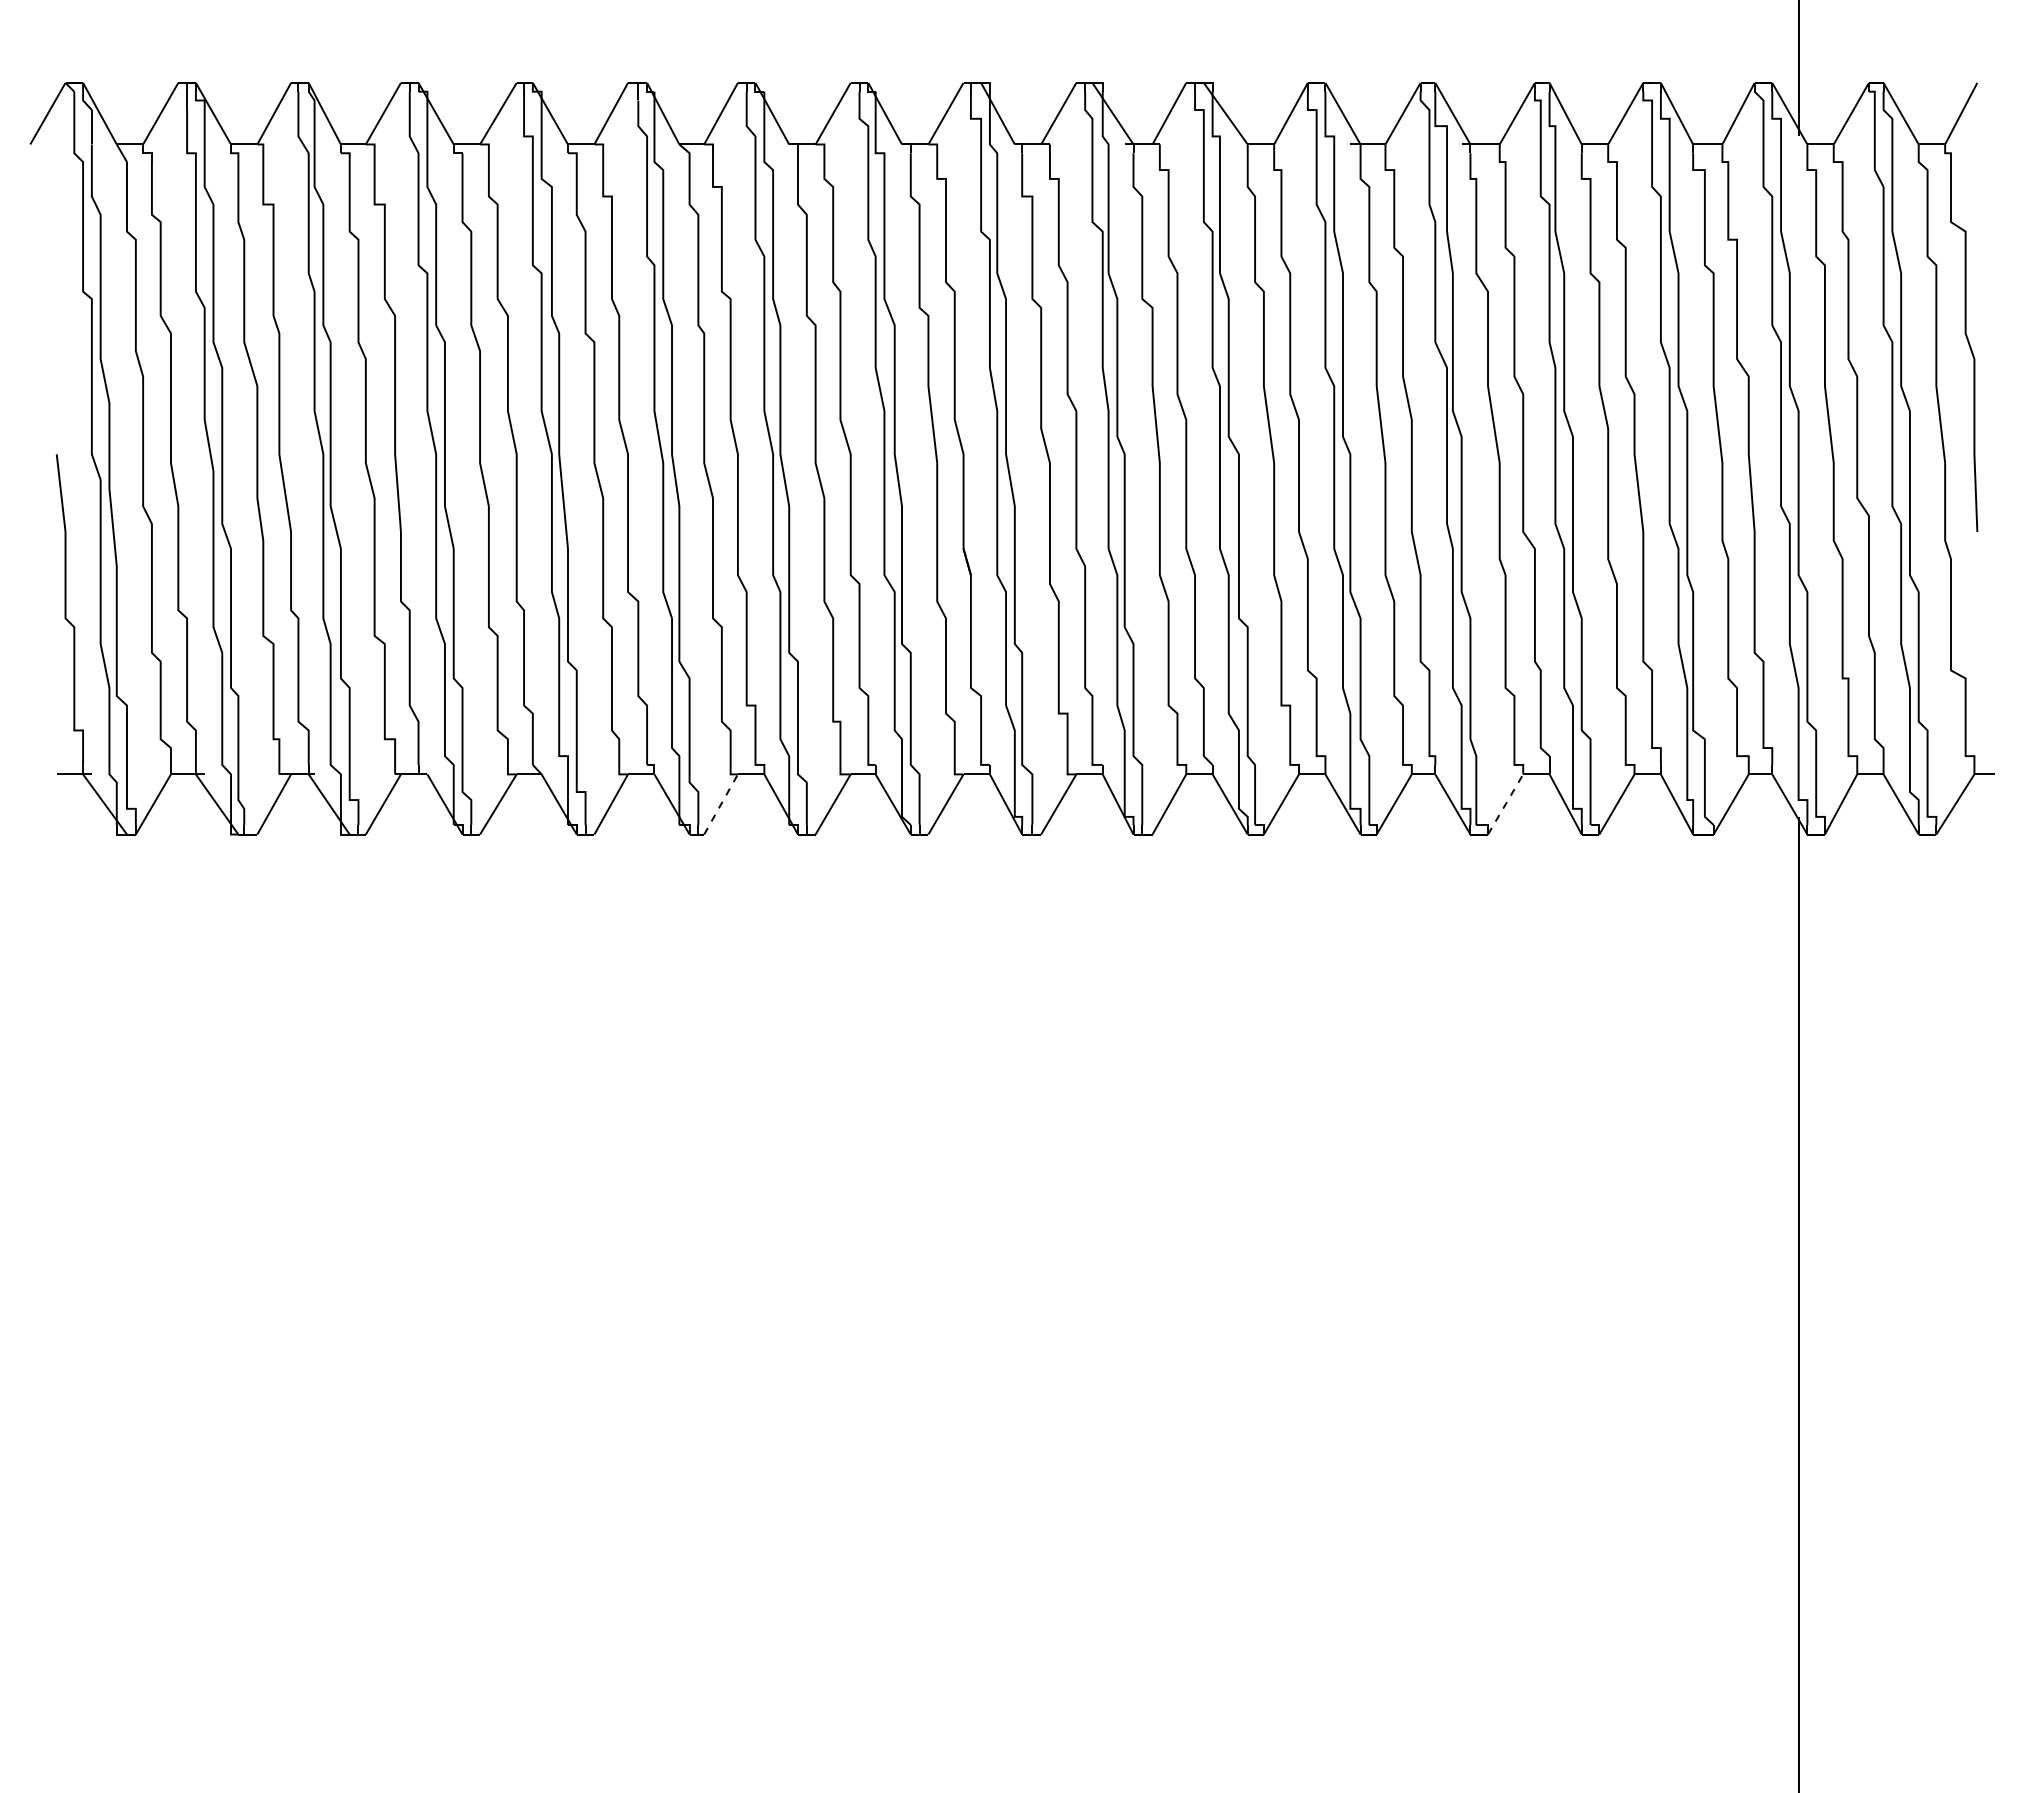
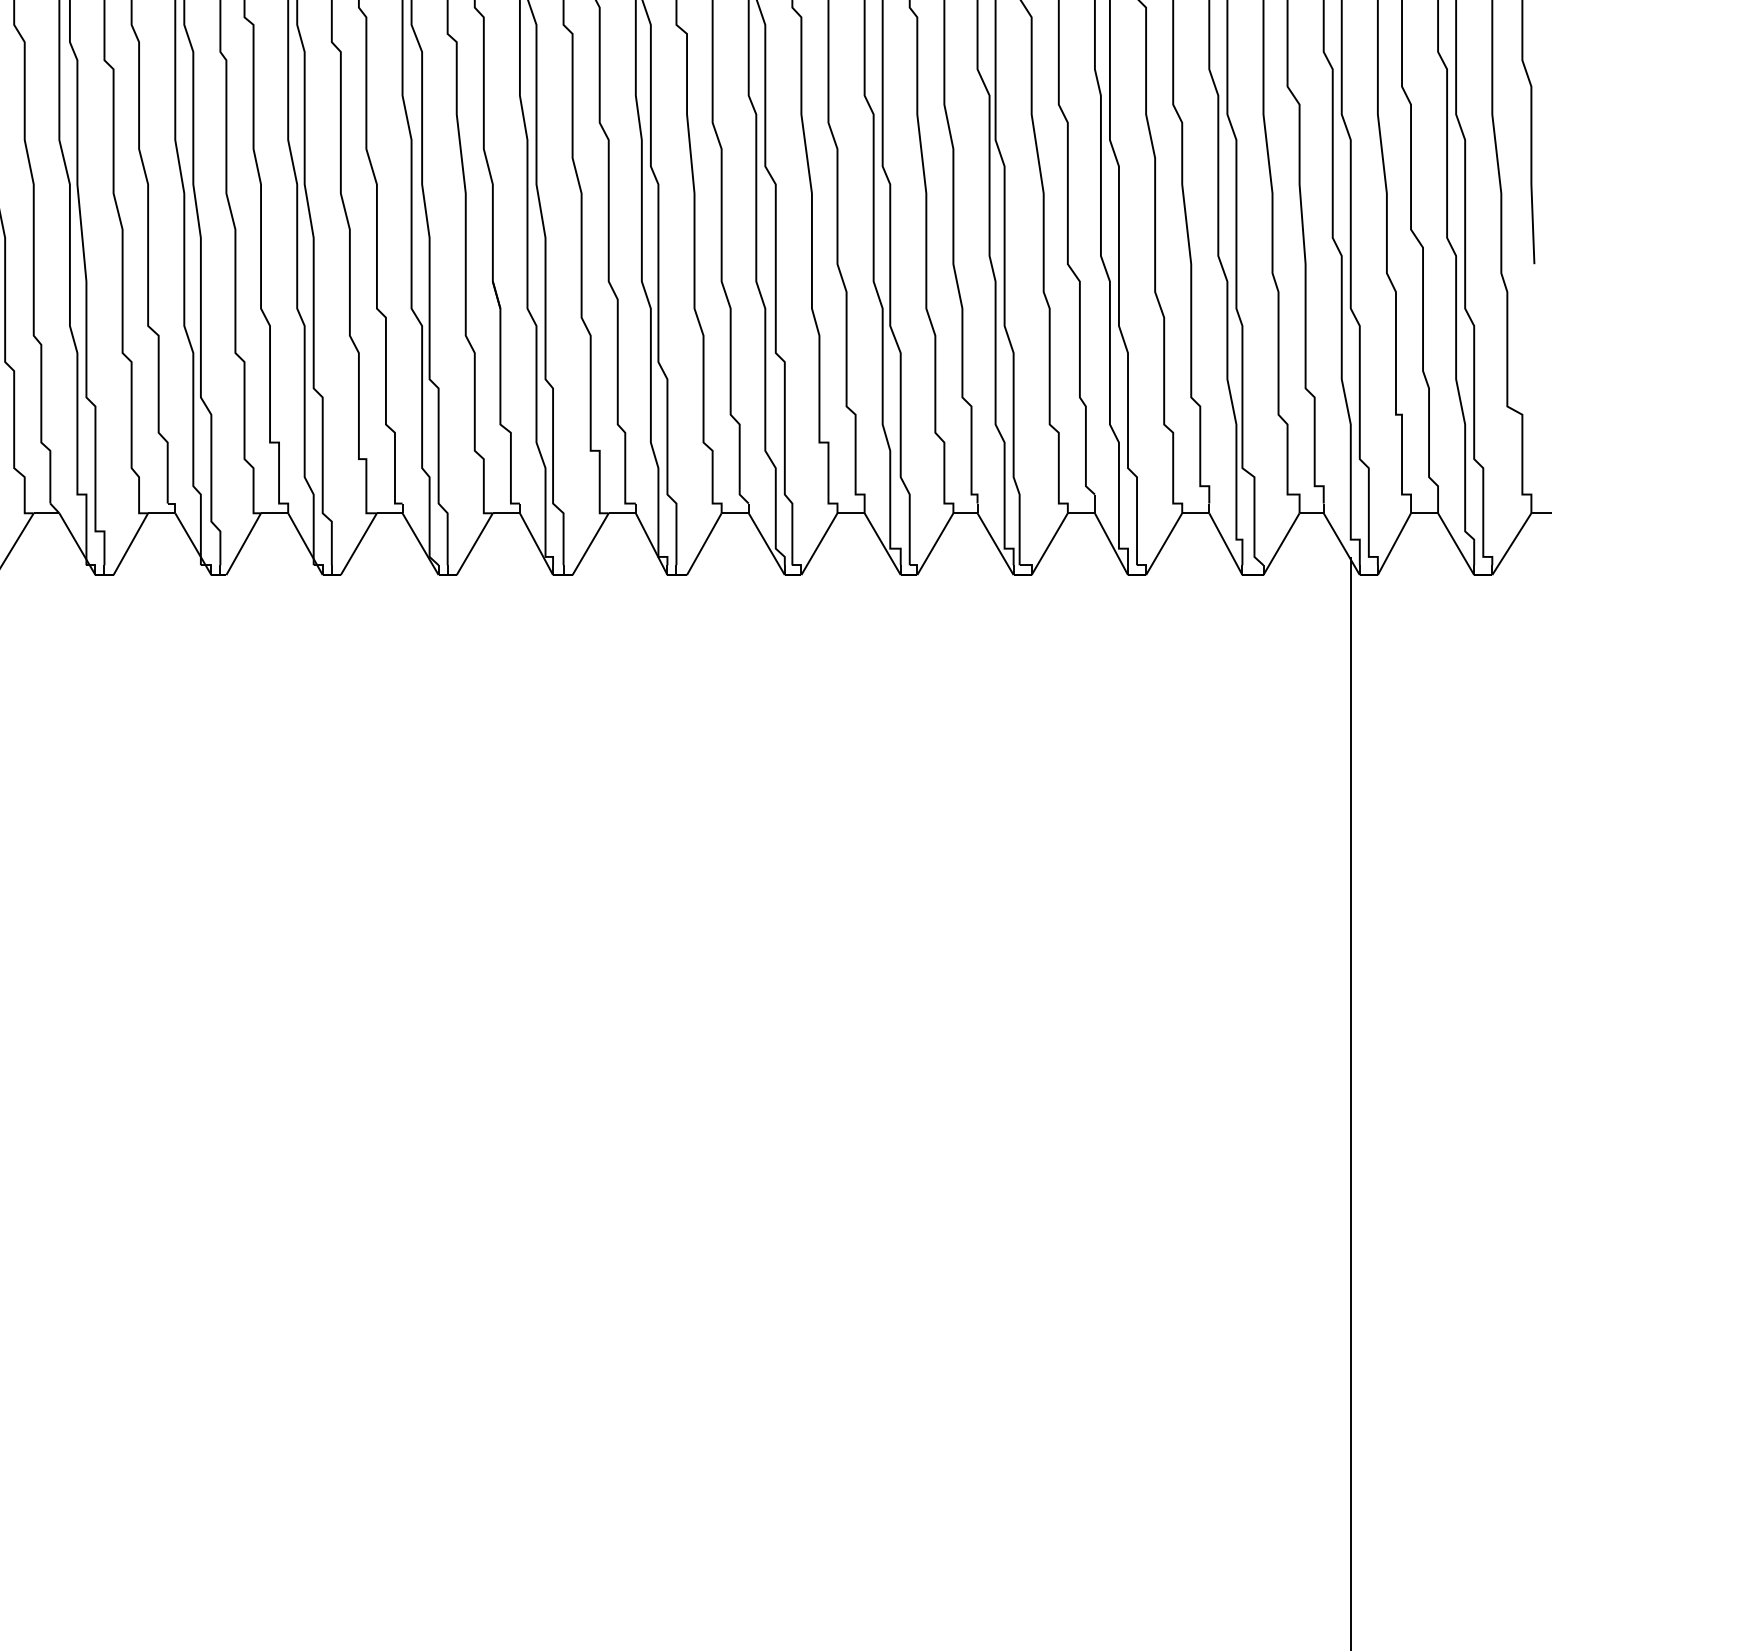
line: (721, 804) -> (244, 544), dashed -> solid
line: (1505, 804) -> (1049, 544), dashed -> solid

